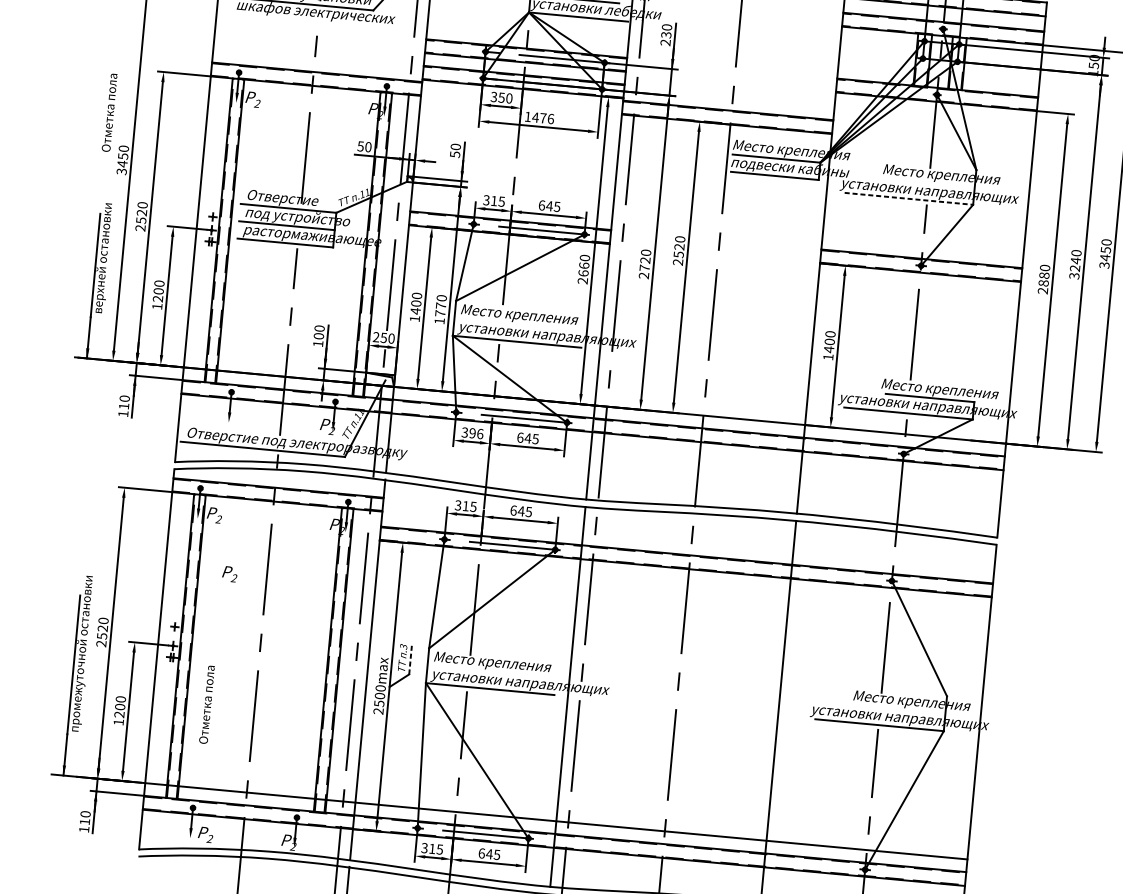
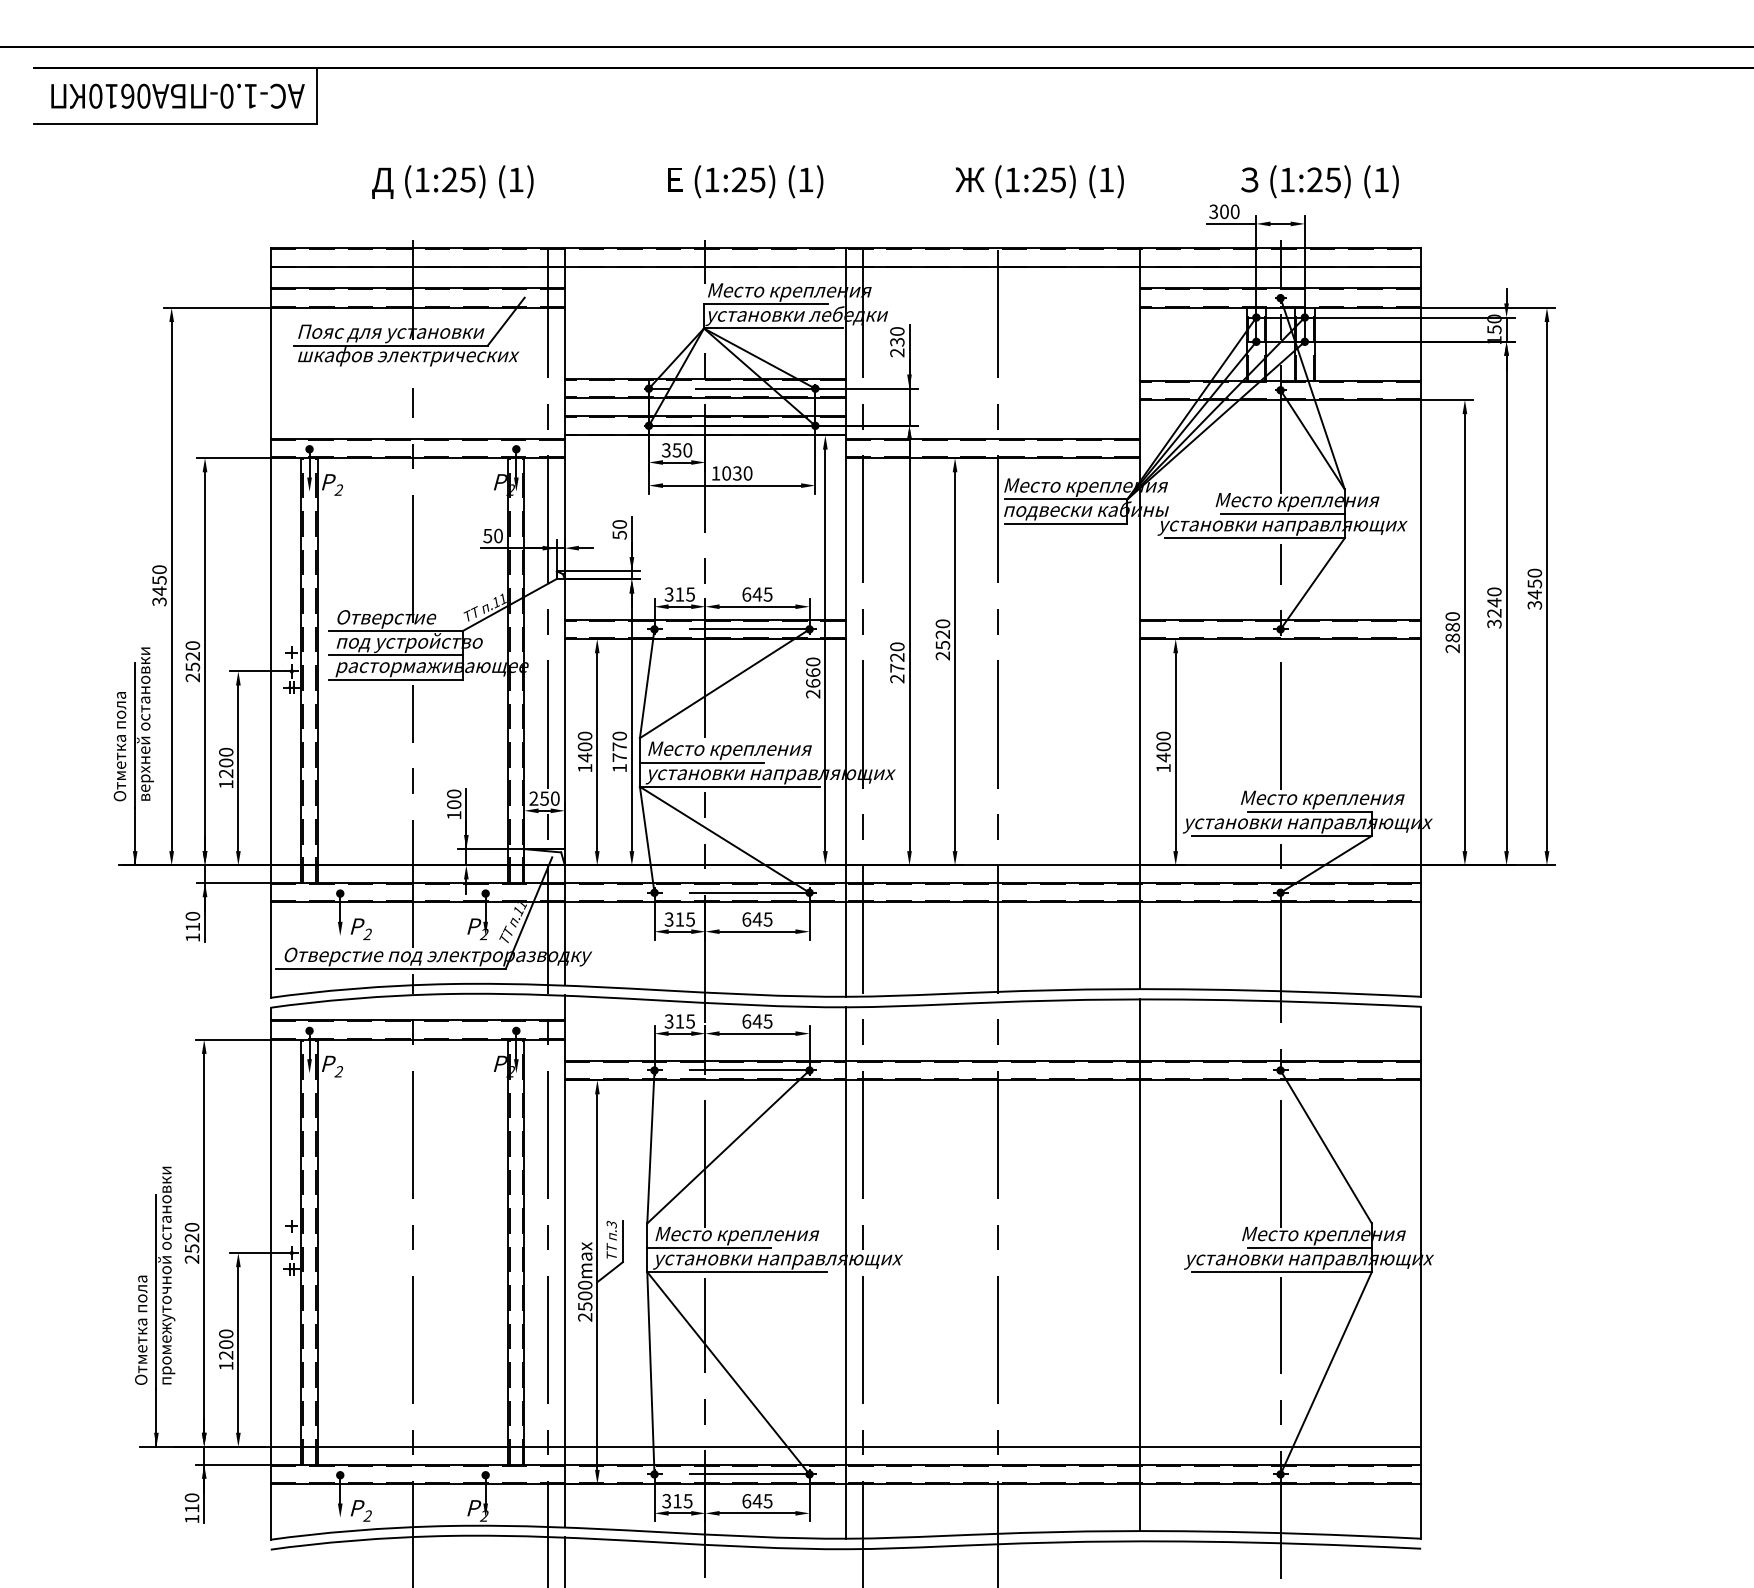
text: (109, 112) -> (119, 746), moved
text: (542, 118) -> (736, 473), 1476 -> 1030
line: (930, 183) -> (1282, 513), added
line: (908, 199) -> (1254, 538), dashed -> solid
line: (498, 322) -> (701, 762), added
text: (476, 433) -> (685, 919), 396 -> 315
text: (229, 574) -> (360, 929), moved
line: (410, 659) -> (622, 1241), dashed -> solid
line: (472, 669) -> (709, 1247), added
text: (207, 704) -> (141, 1329), moved
line: (900, 709) -> (1309, 1247), added

